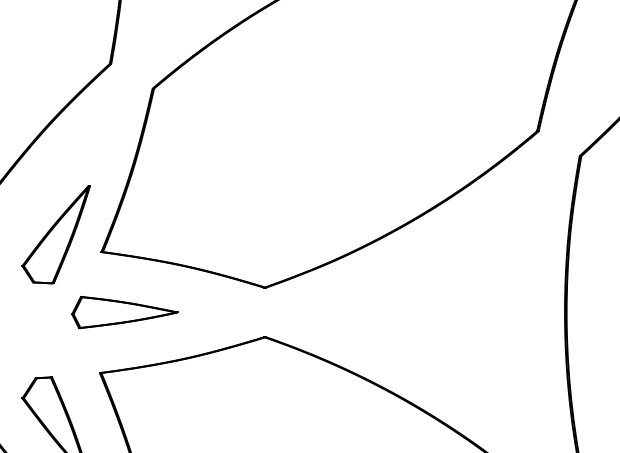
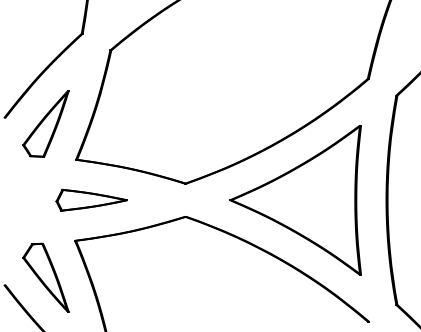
part: (55, 233) -> (45, 123), moved
part: (429, 312) -> (295, 200), added

